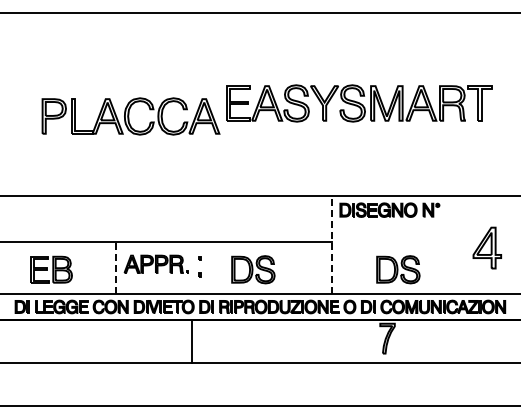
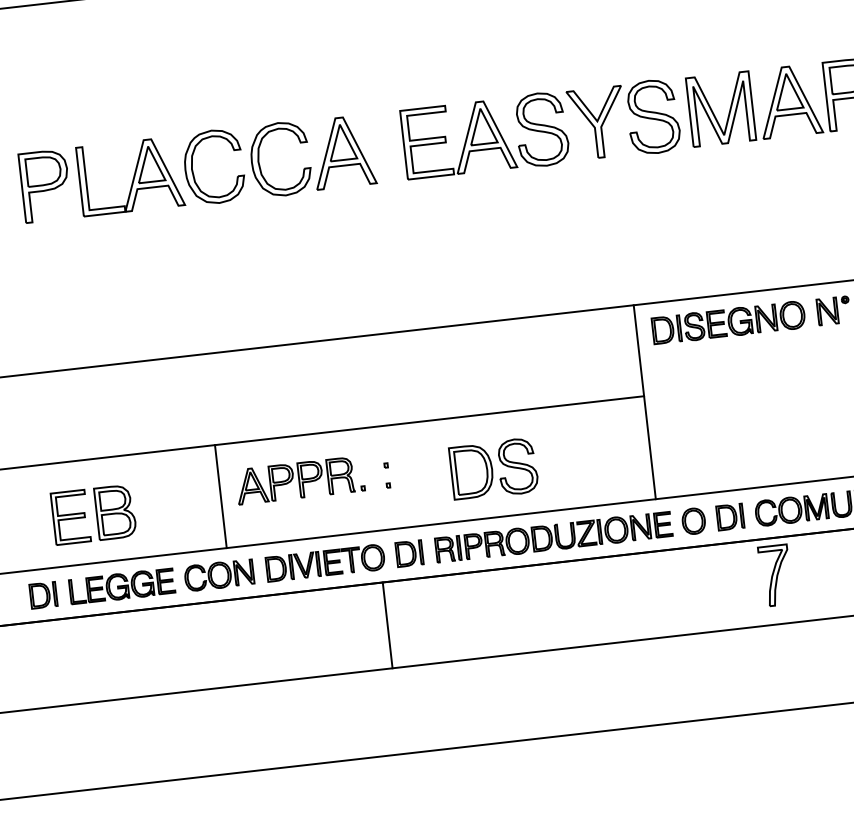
part: (130, 116) -> (196, 168), moved
line: (332, 244) -> (645, 401), dashed -> solid
part: (199, 266) -> (386, 474), size x0.62
line: (115, 267) -> (219, 495), dashed -> solid
part: (398, 269) -> (781, 435), removed

